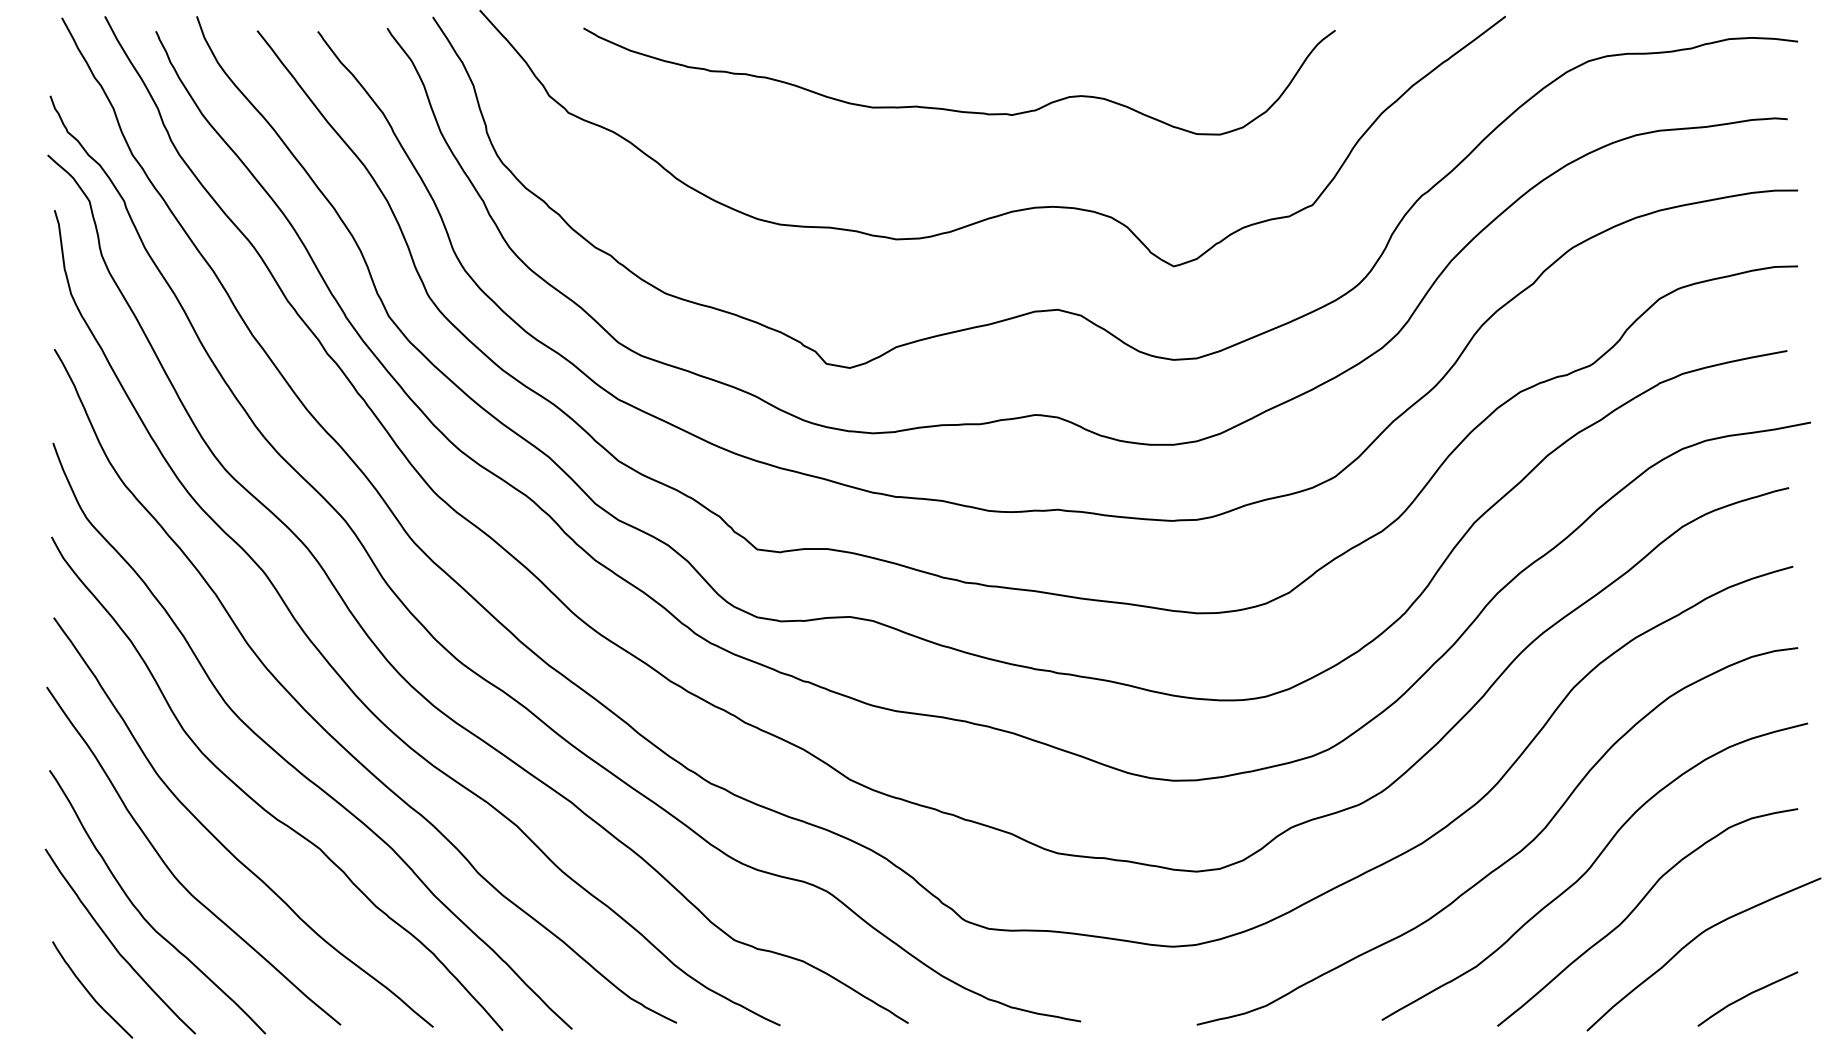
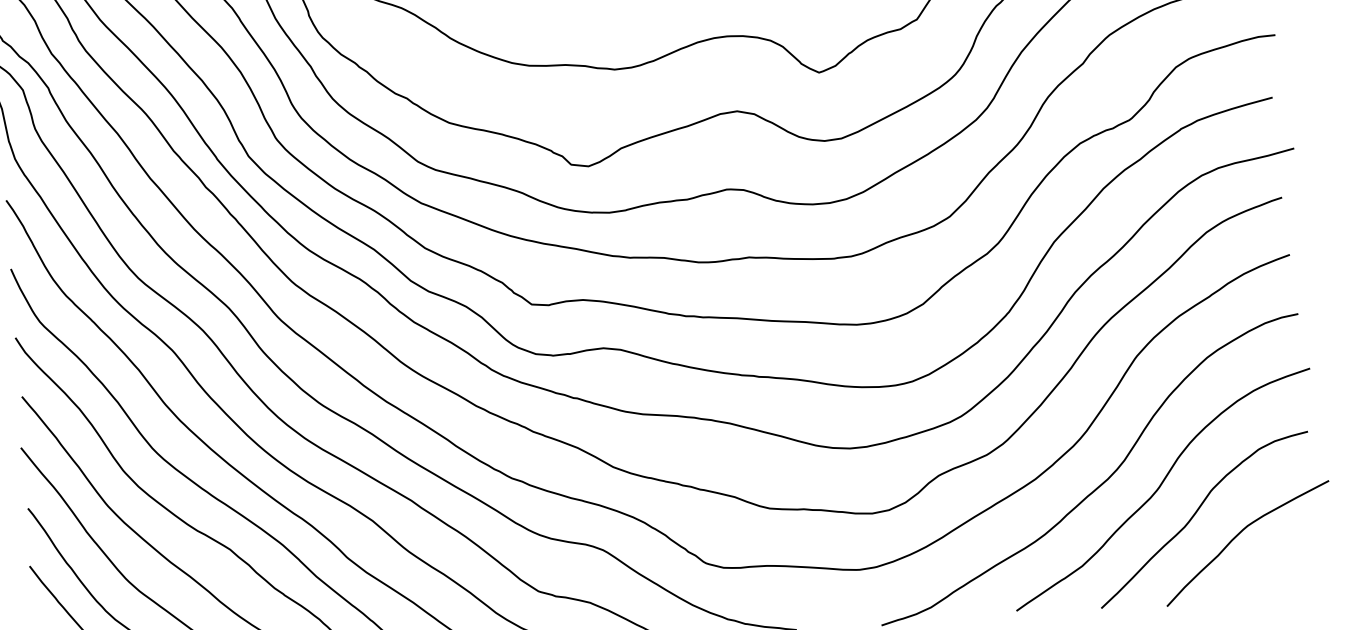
curve: (1747, 996) -> (1282, 571), removed

